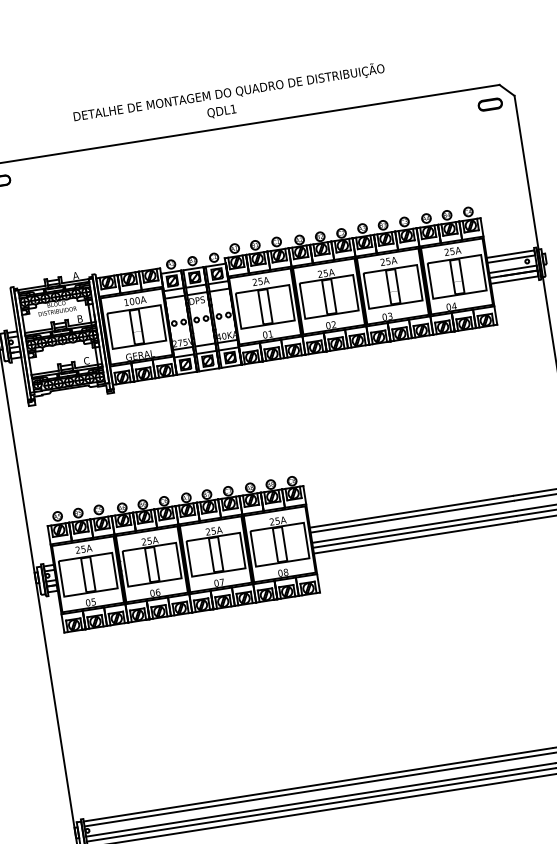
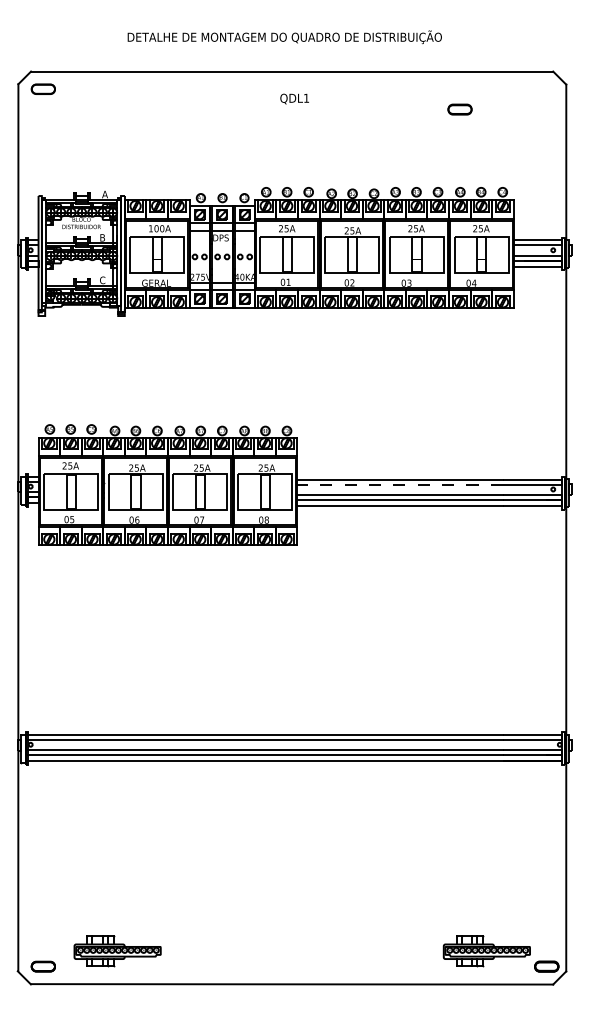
part: (489, 104) -> (459, 109), moved
text: (221, 111) -> (294, 98), moved
line: (412, 516) -> (400, 484), solid -> dashed

